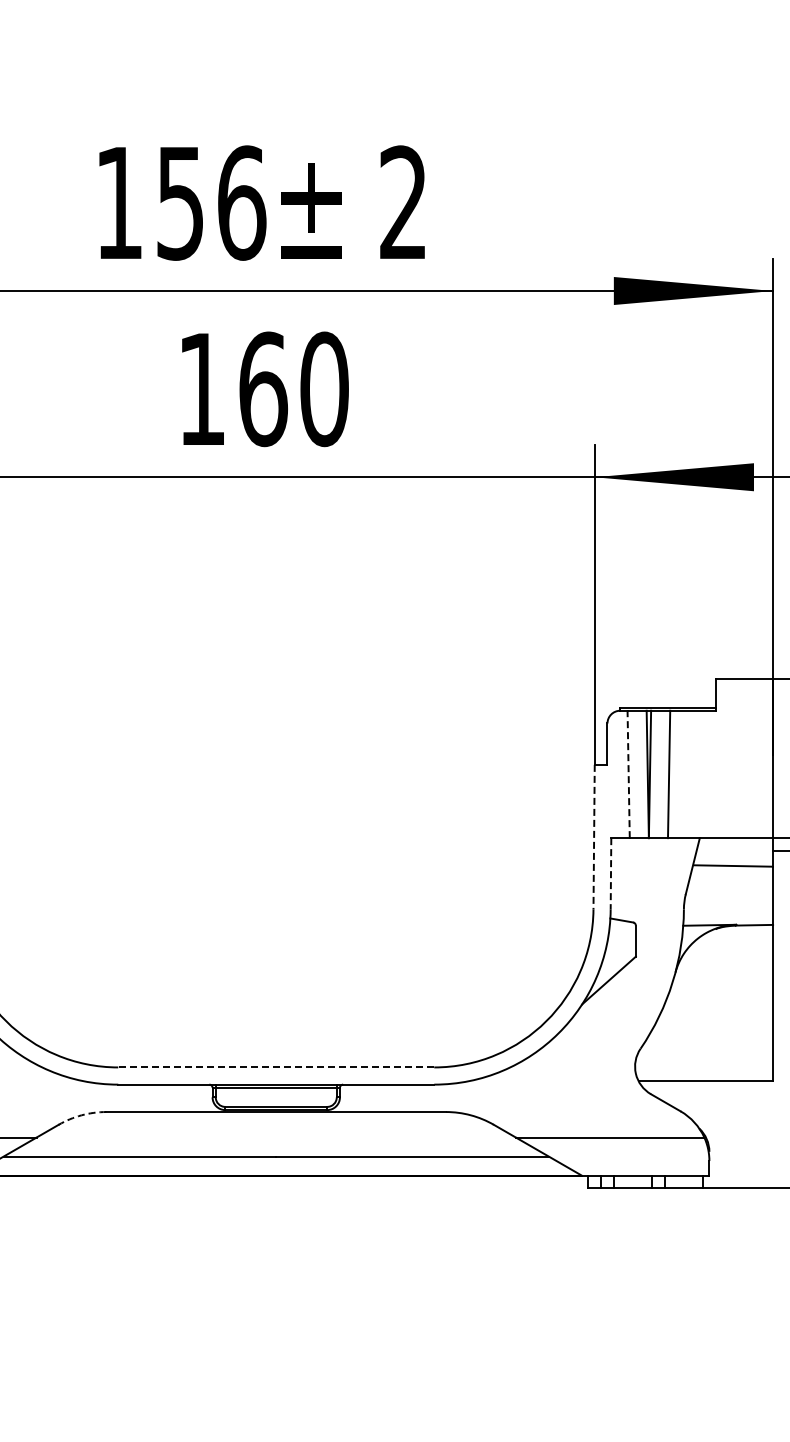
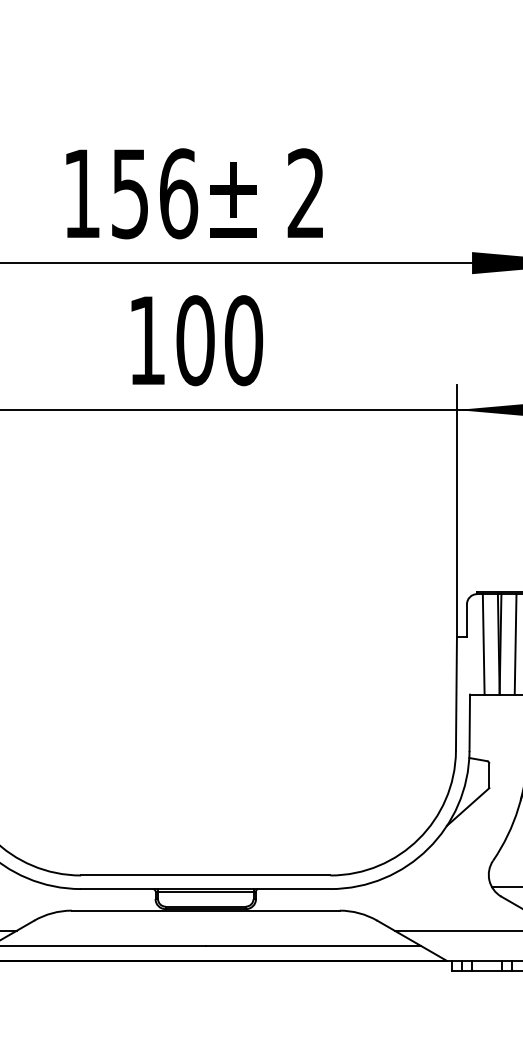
text: (263, 389) -> (195, 340), 160 -> 100
line: (628, 774) -> (483, 644), dashed -> solid
line: (594, 837) -> (456, 694), dashed -> solid
line: (610, 873) -> (469, 722), dashed -> solid
line: (276, 1067) -> (205, 875), dashed -> solid
arc: (81, 1115) -> (52, 913), dashed -> solid

